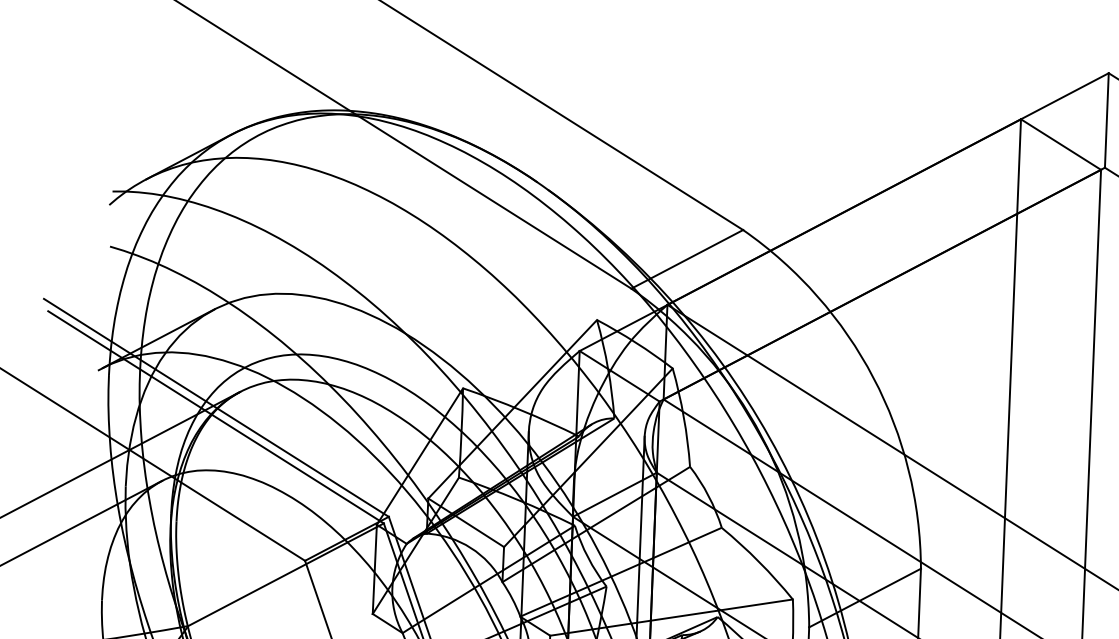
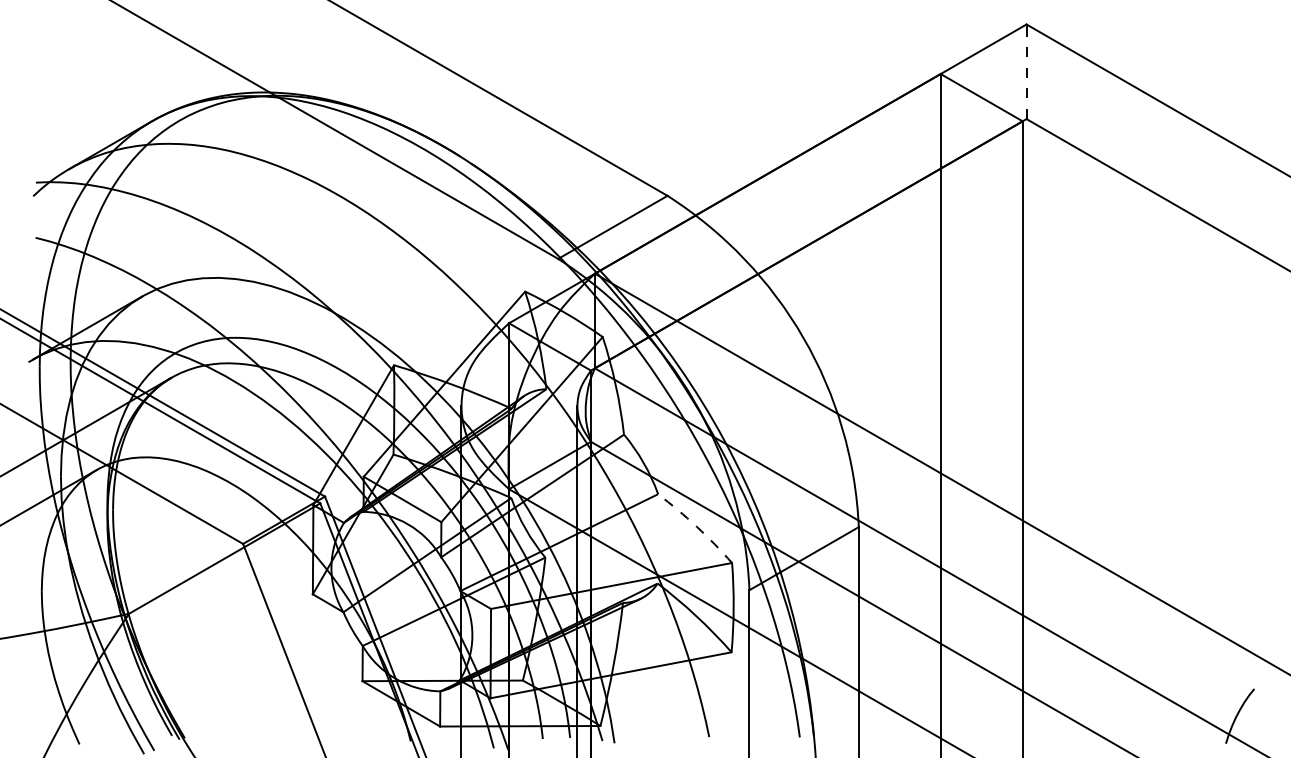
line: (1106, 120) -> (1026, 71), solid -> dashed
arc: (758, 561) -> (696, 526), solid -> dashed

